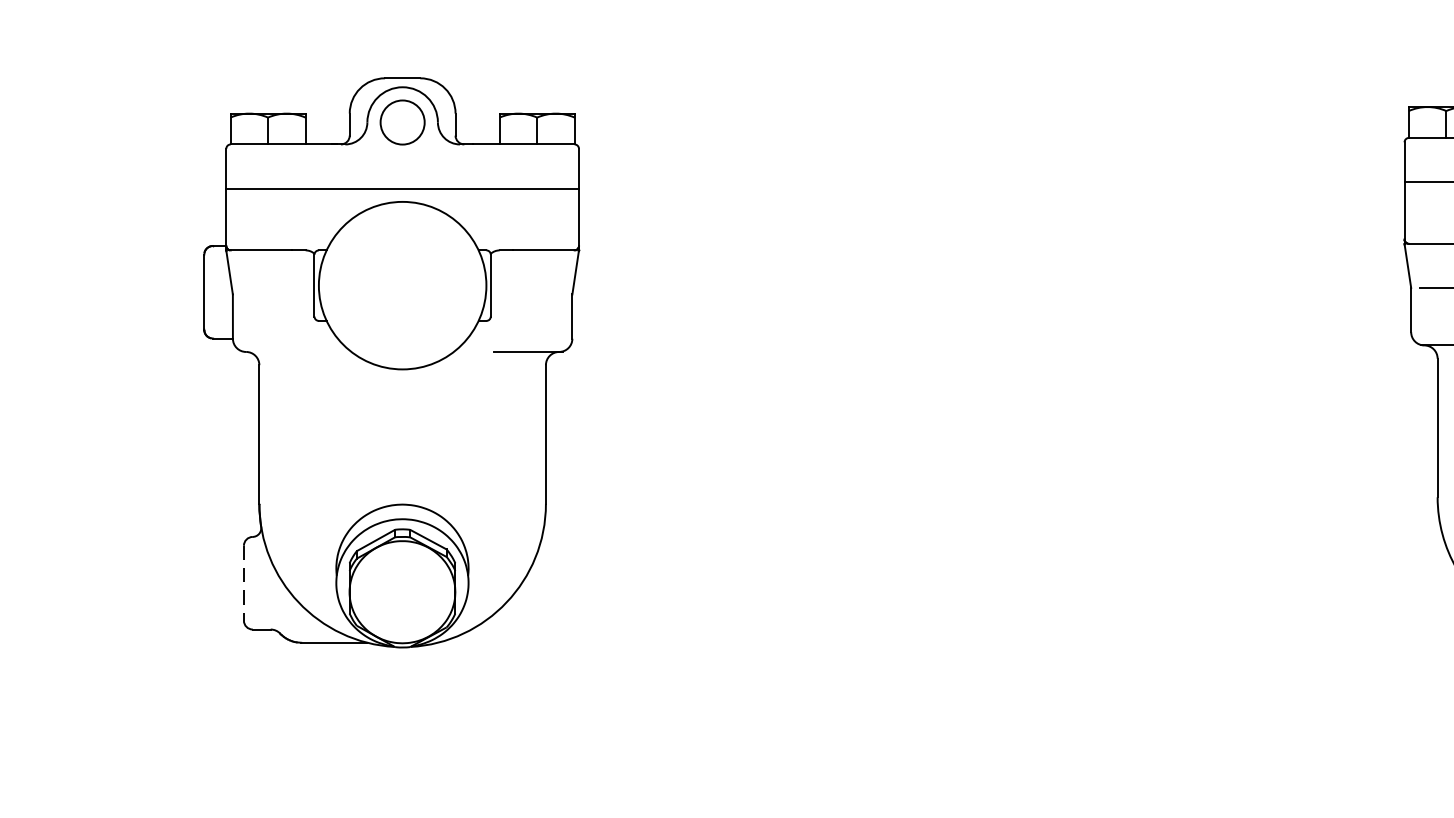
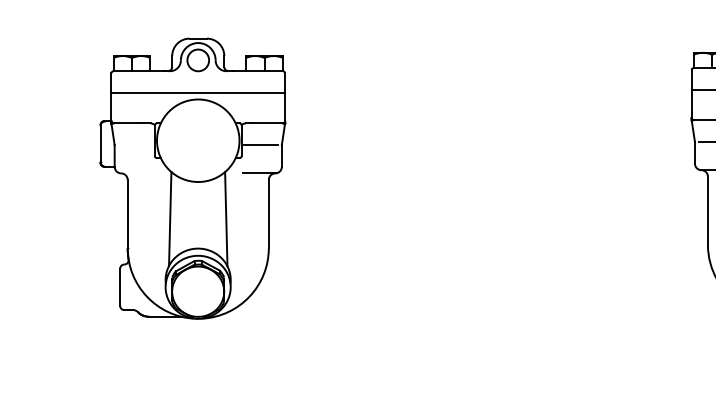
line: (529, 295) -> (260, 145), added
line: (346, 443) -> (170, 218), added
line: (459, 445) -> (226, 219), added
line: (244, 583) -> (120, 287), dashed -> solid

